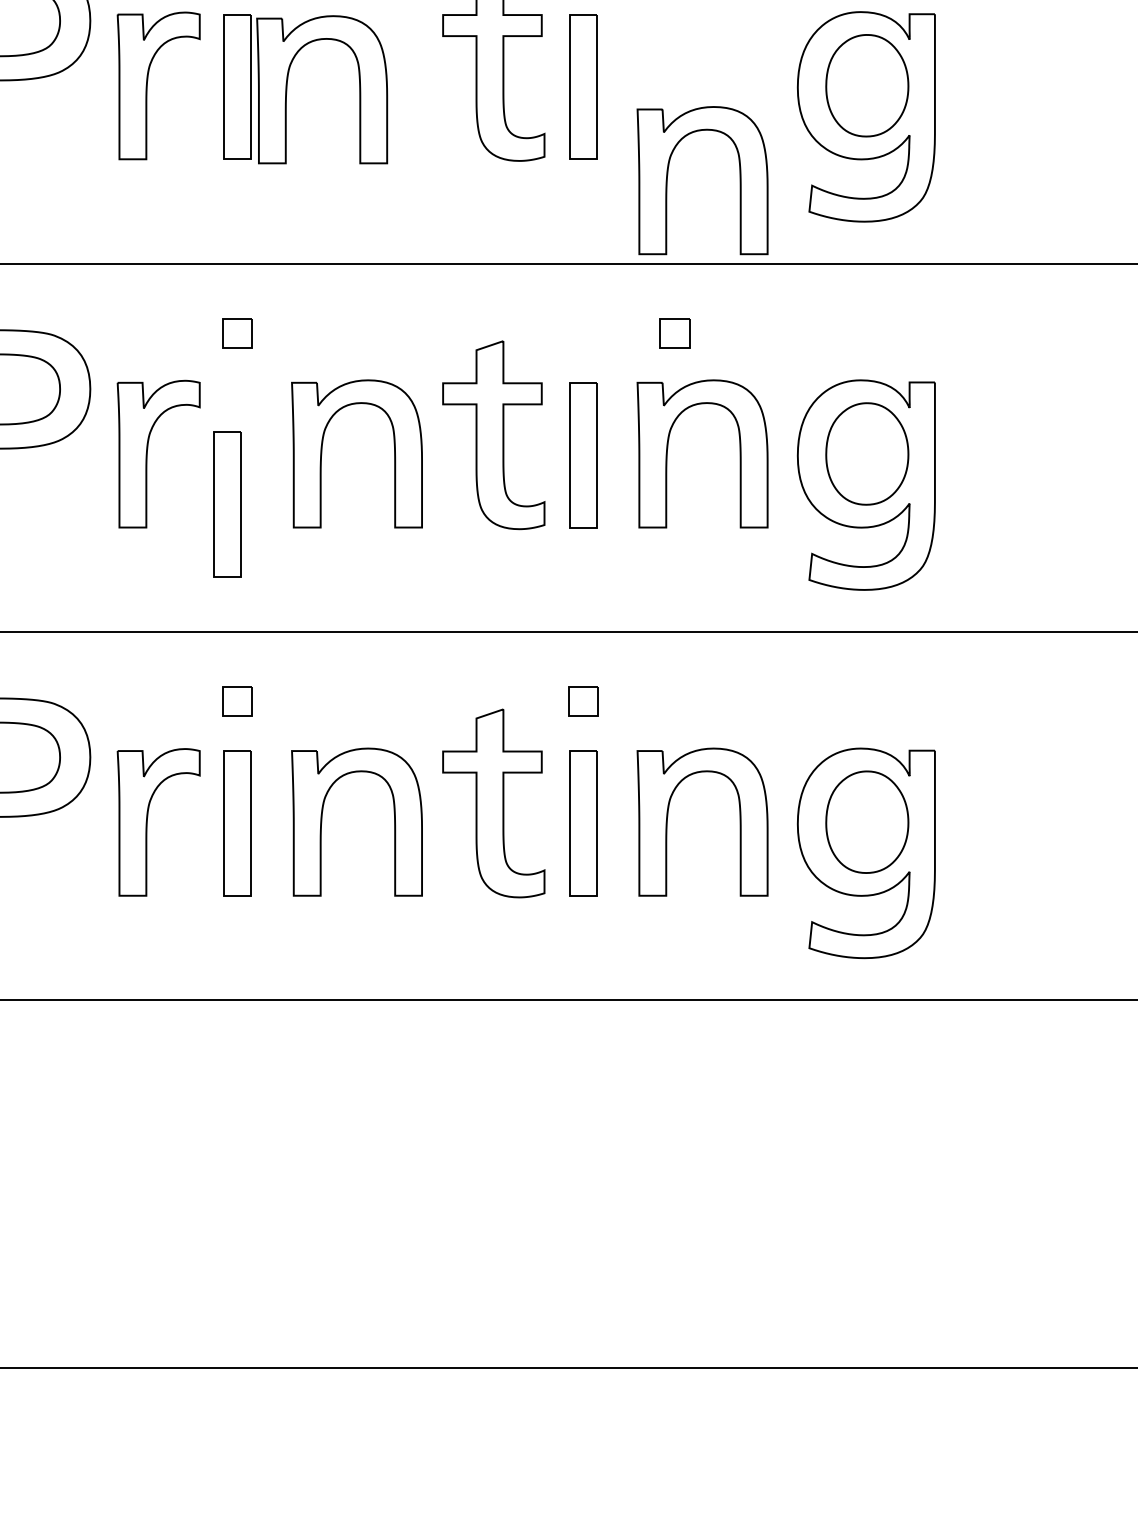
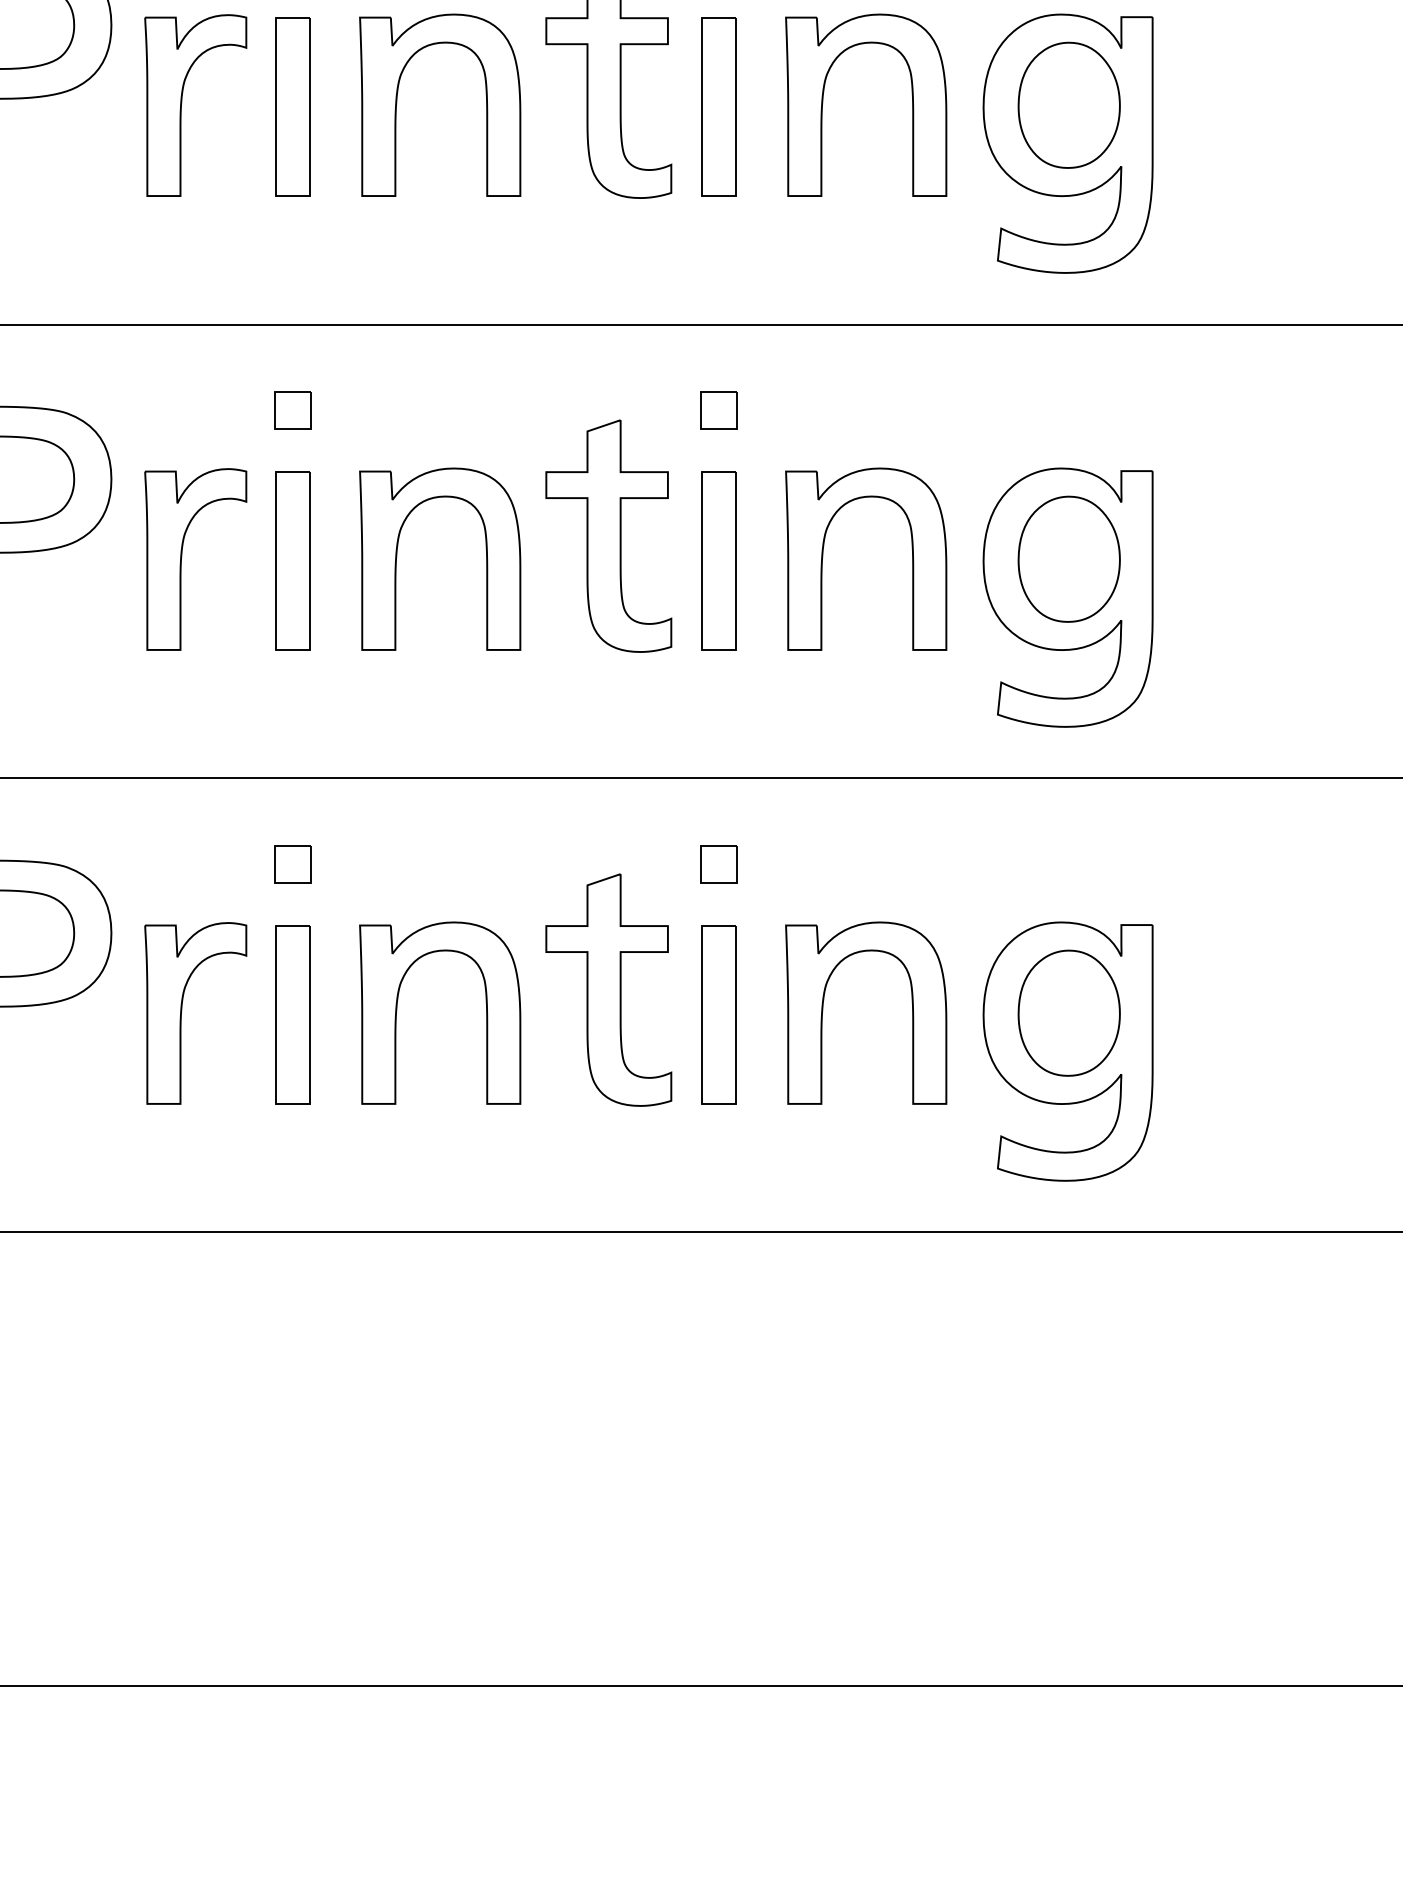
part: (287, 88) -> (397, 103), moved
part: (667, 179) -> (823, 103), moved
part: (674, 333) -> (718, 410), moved
part: (227, 504) -> (292, 560), moved

